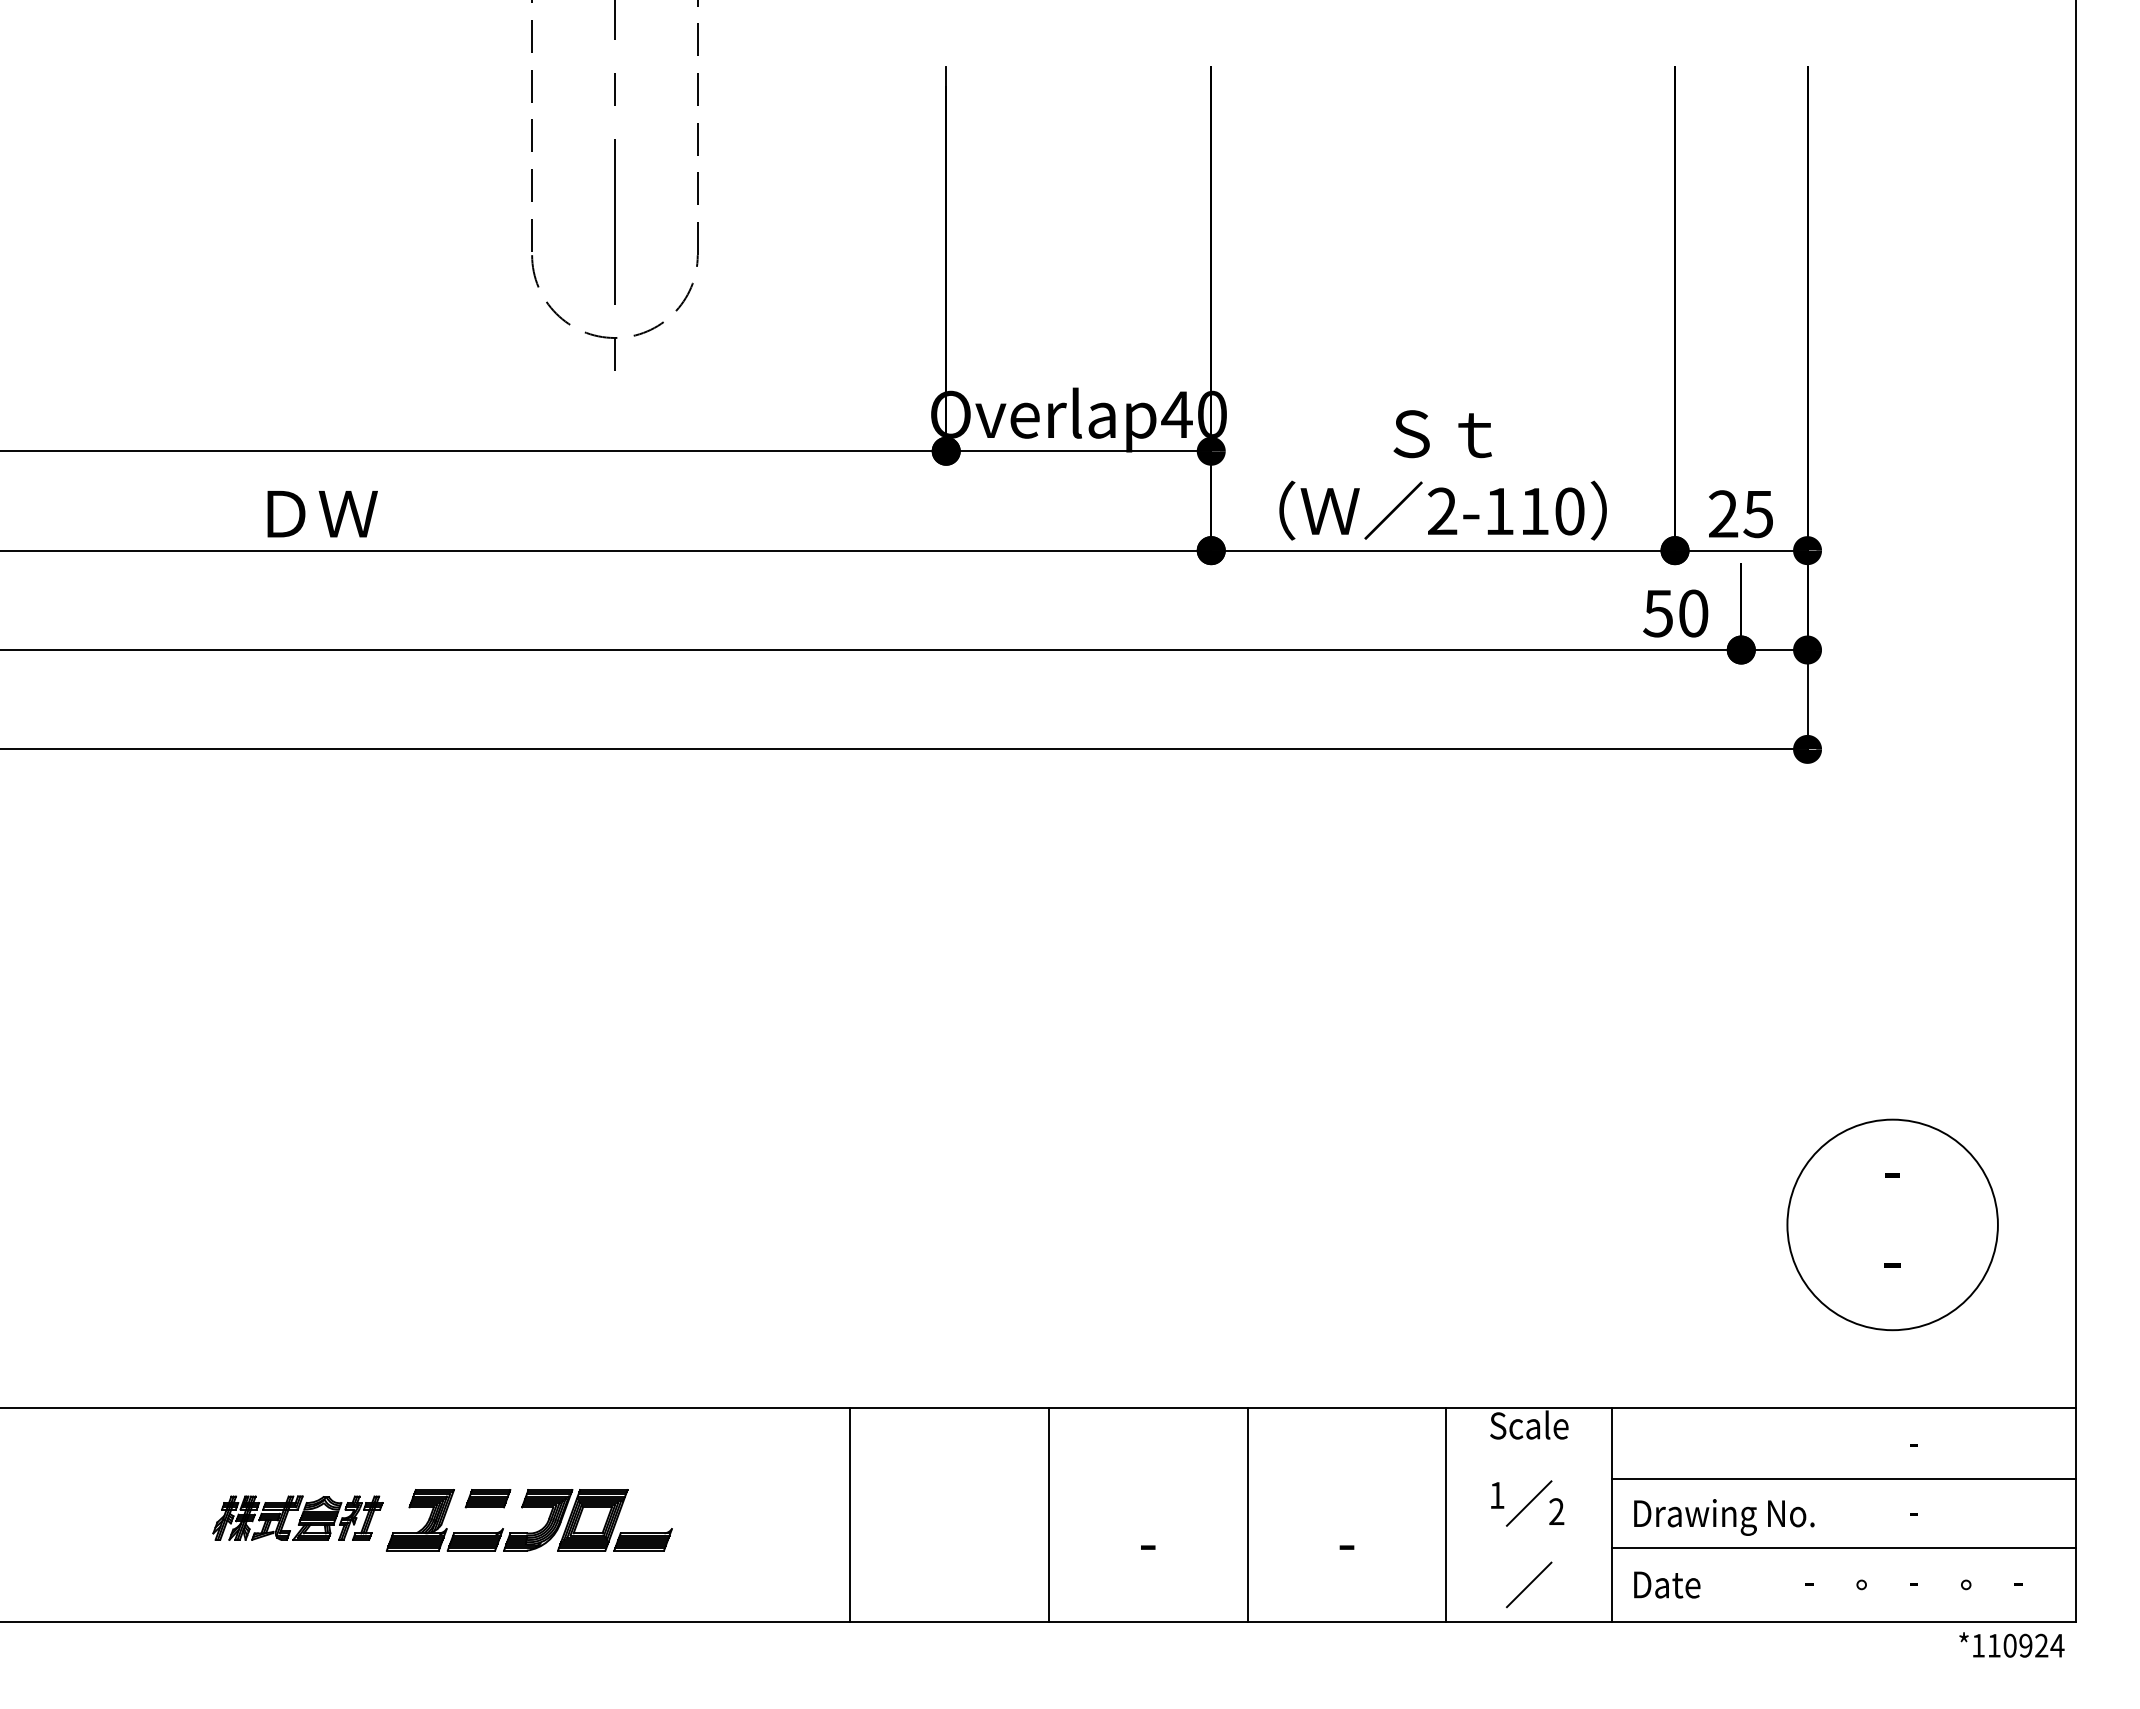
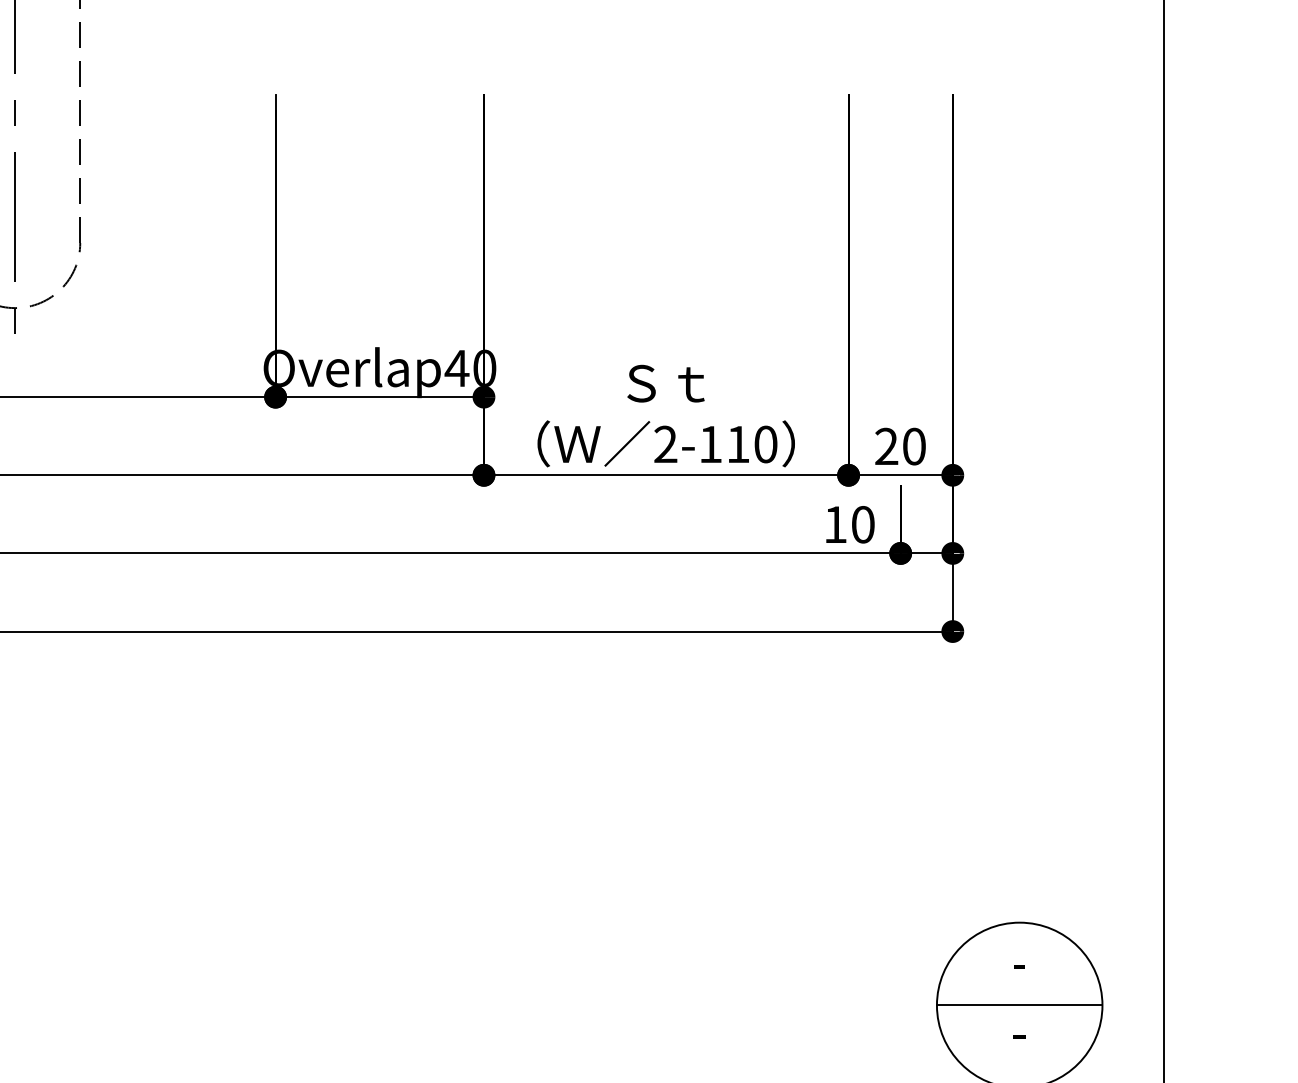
text: (1758, 514) -> (914, 446), 25 -> 20
text: (1657, 613) -> (834, 524), 50 -> 10
line: (1892, 1224) -> (1019, 1005), added

